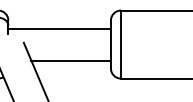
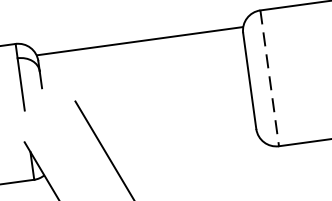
line: (59, 28) -> (139, 41), moved
line: (120, 45) -> (269, 80), solid -> dashed
line: (70, 60) -> (173, 123), removed

